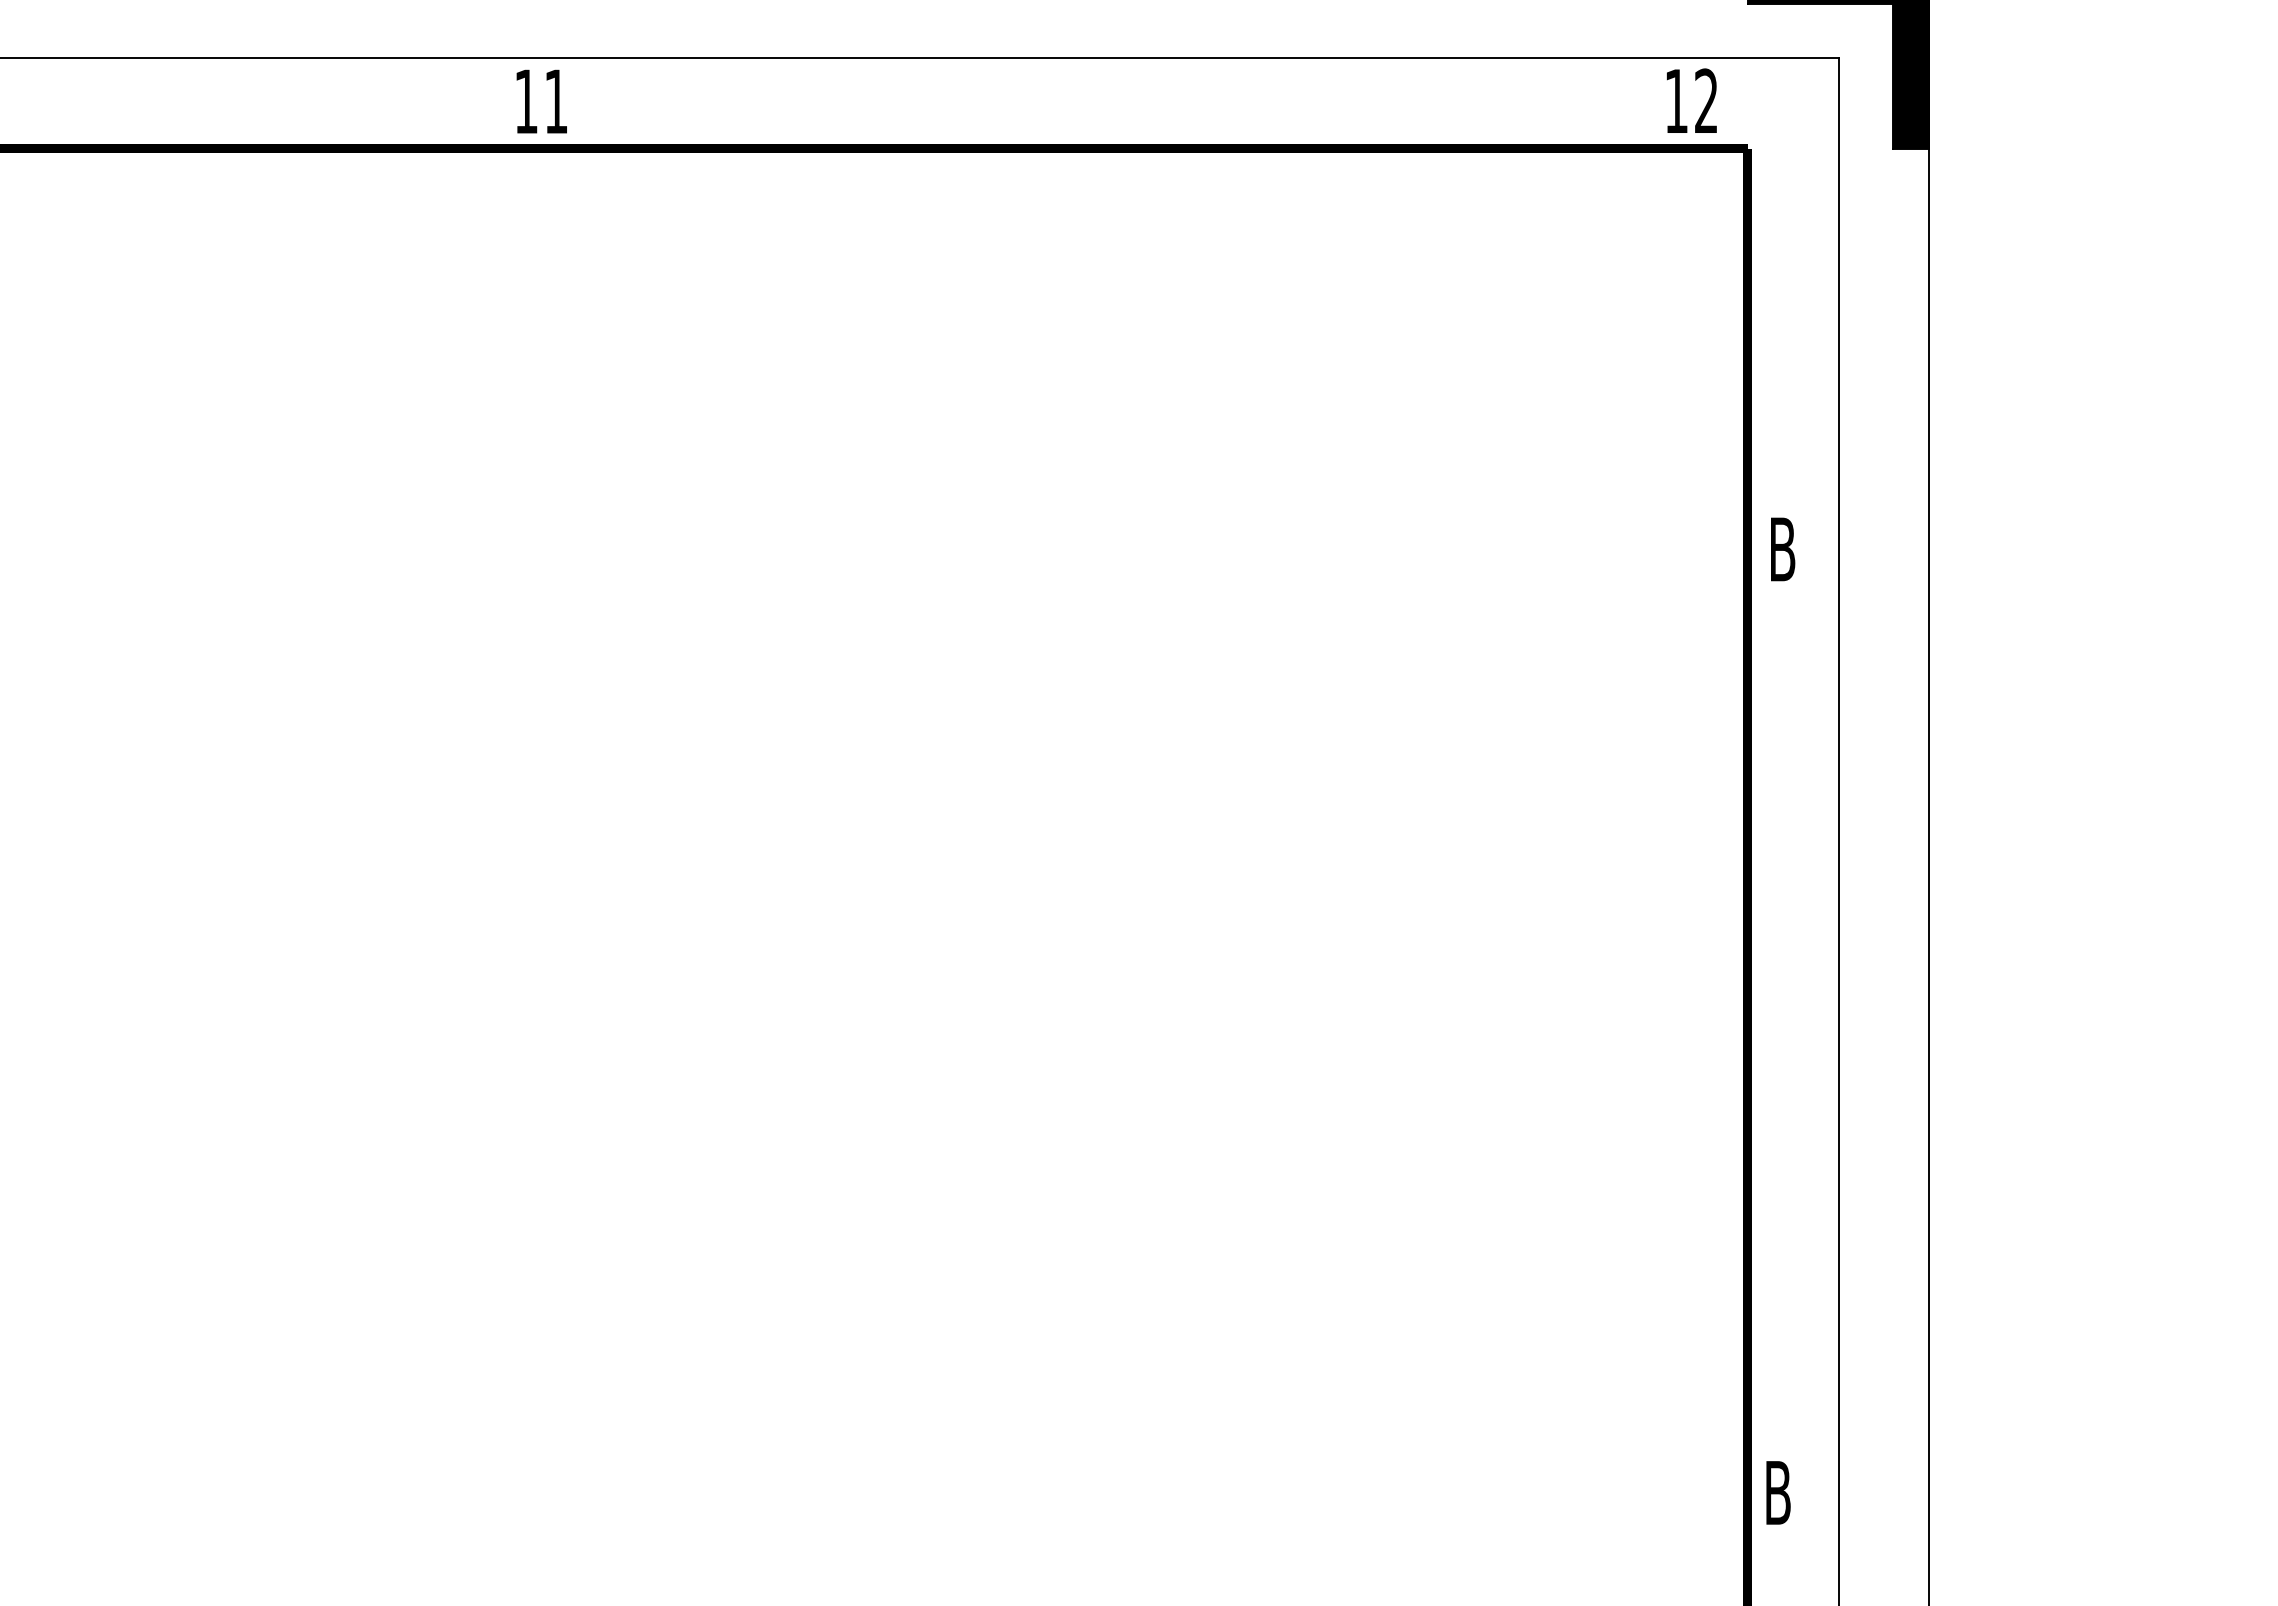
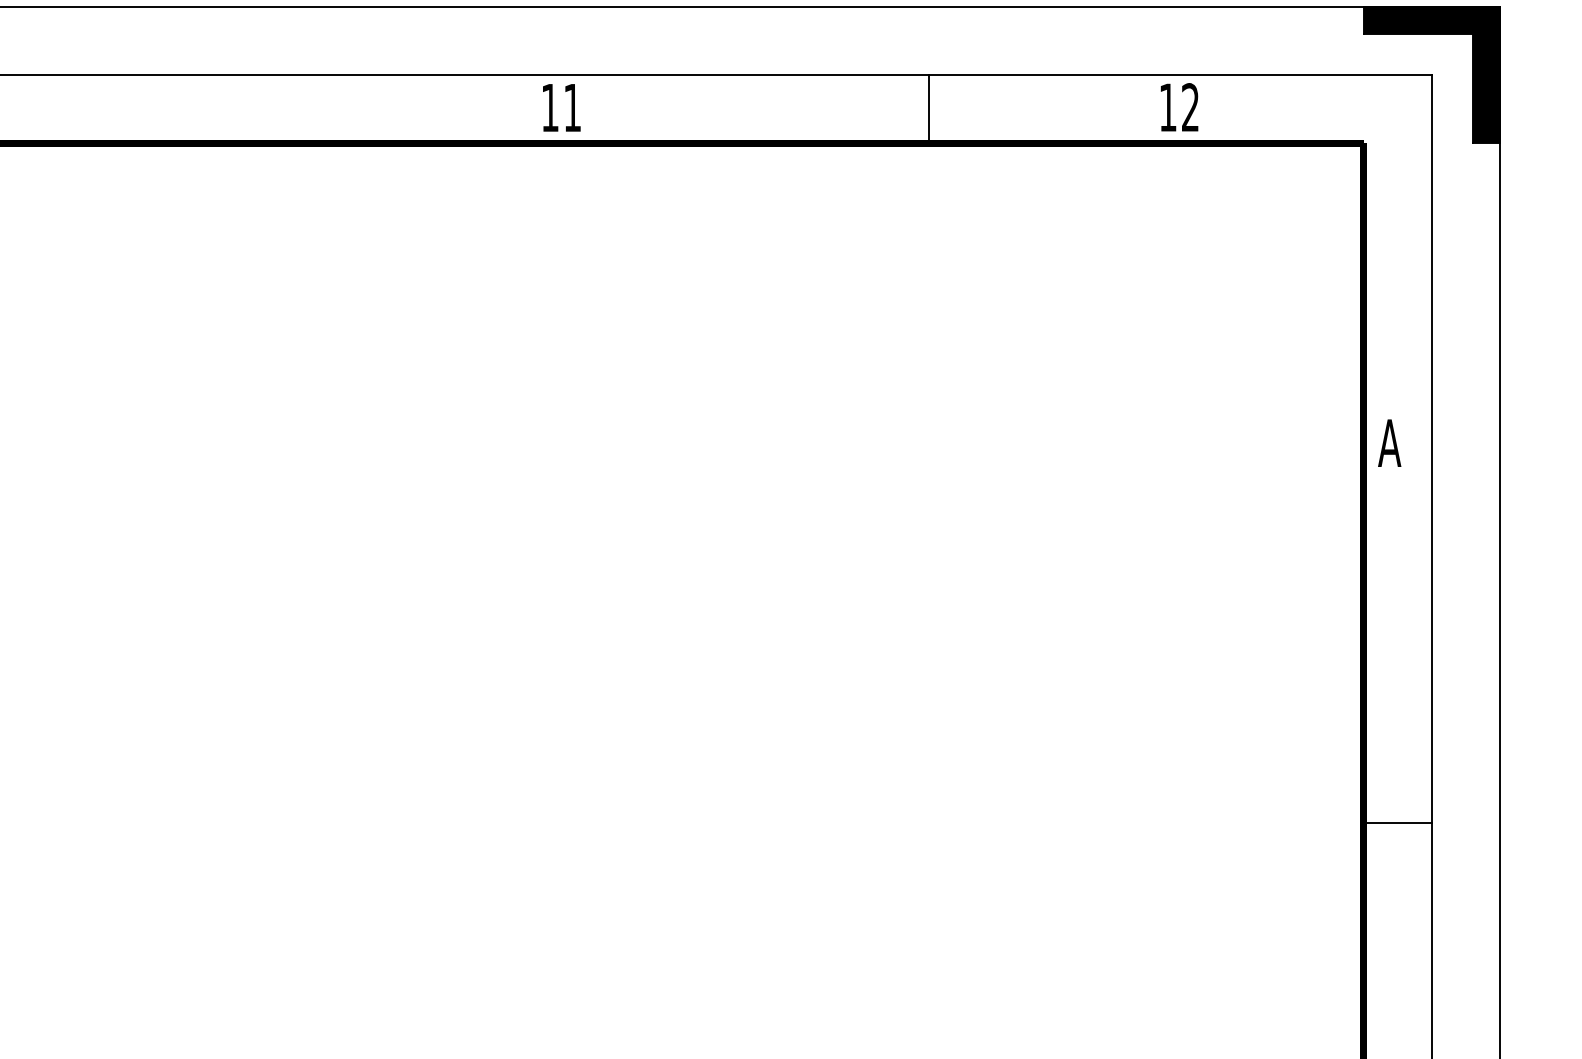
text: (1691, 100) -> (1179, 107), moved
text: (541, 101) -> (561, 107), moved
line: (1167, 103) -> (929, 109), added
text: (1781, 549) -> (1388, 443), B -> A
line: (1792, 1056) -> (1397, 822), added

